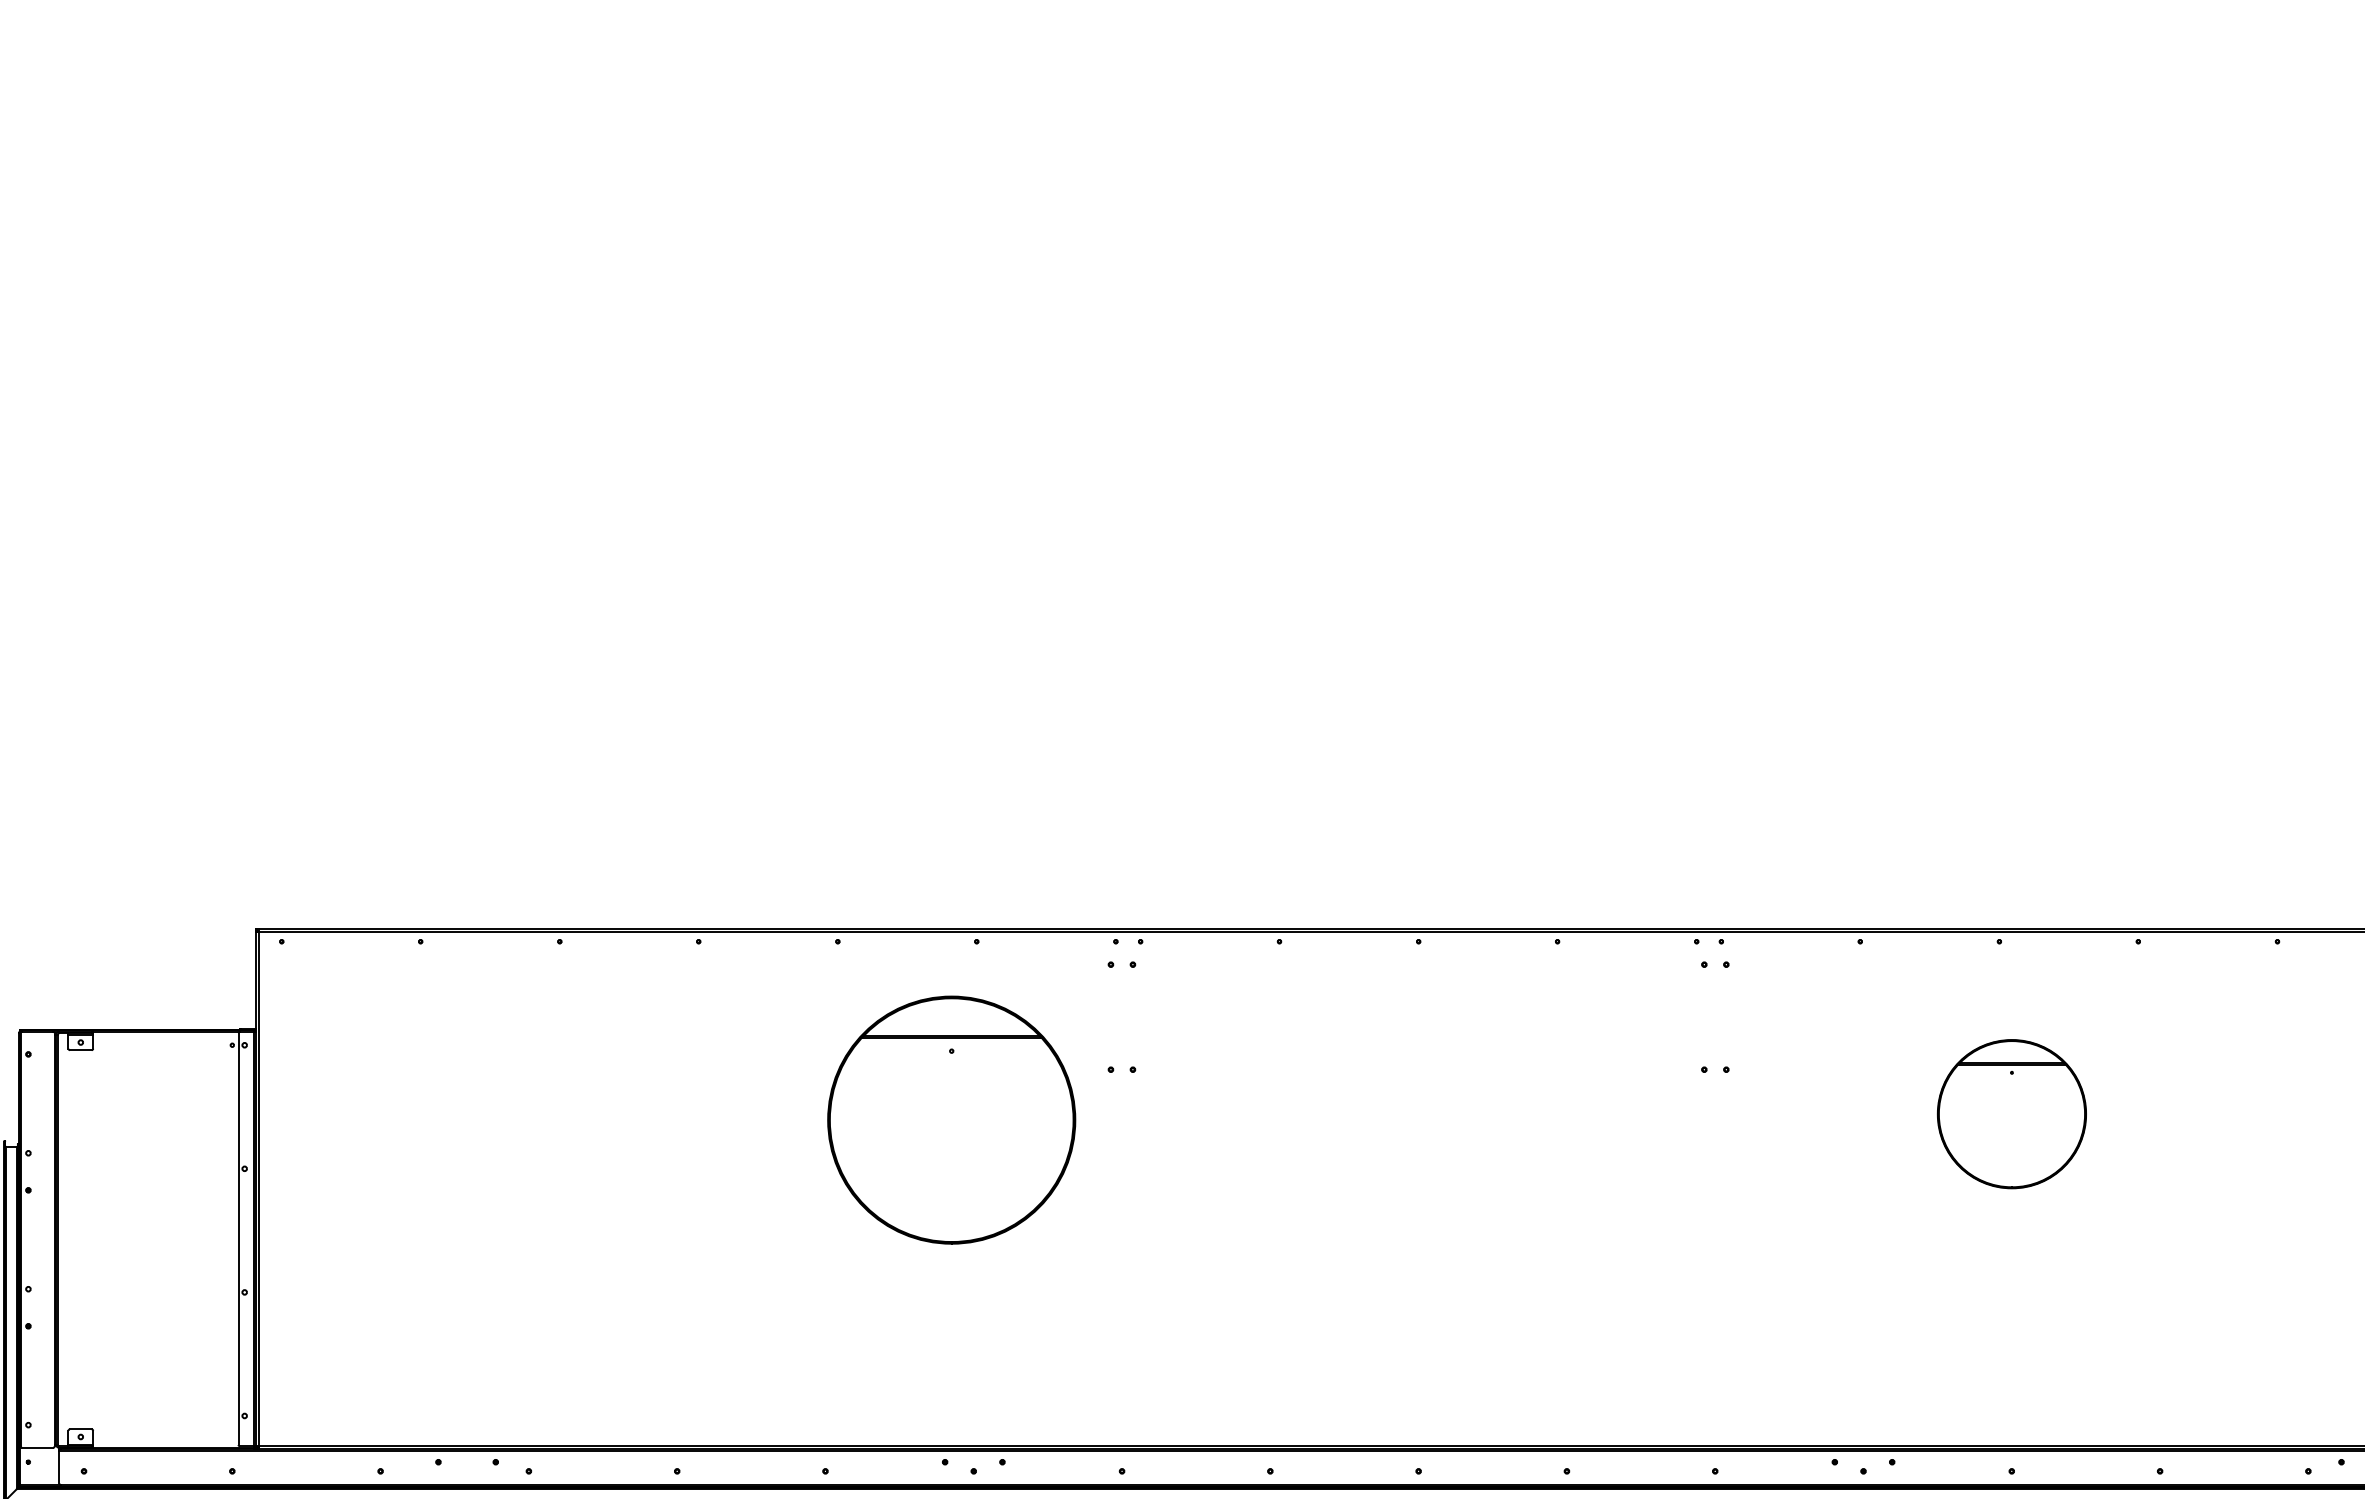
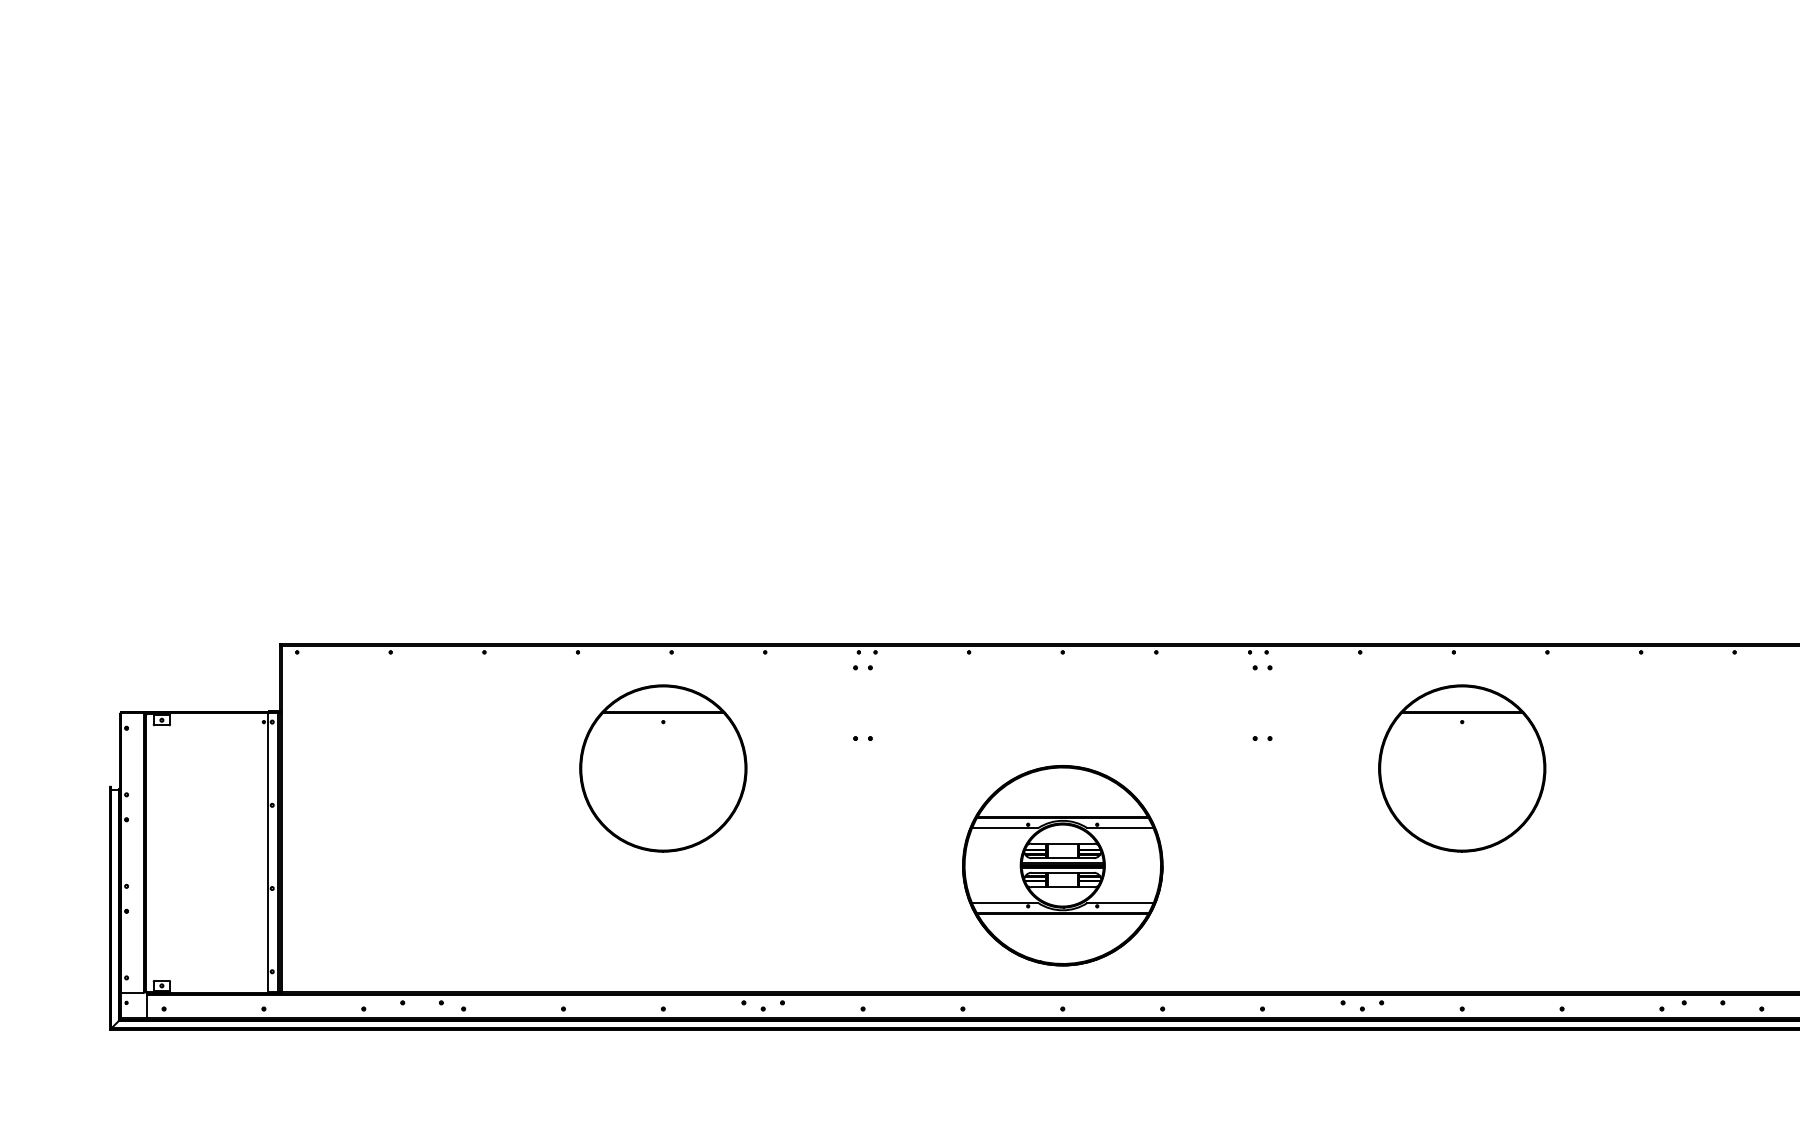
part: (2012, 1114) -> (1462, 768), size x1.67
part: (951, 1120) -> (663, 768), moved
part: (1418, 1258) -> (1062, 865), added

